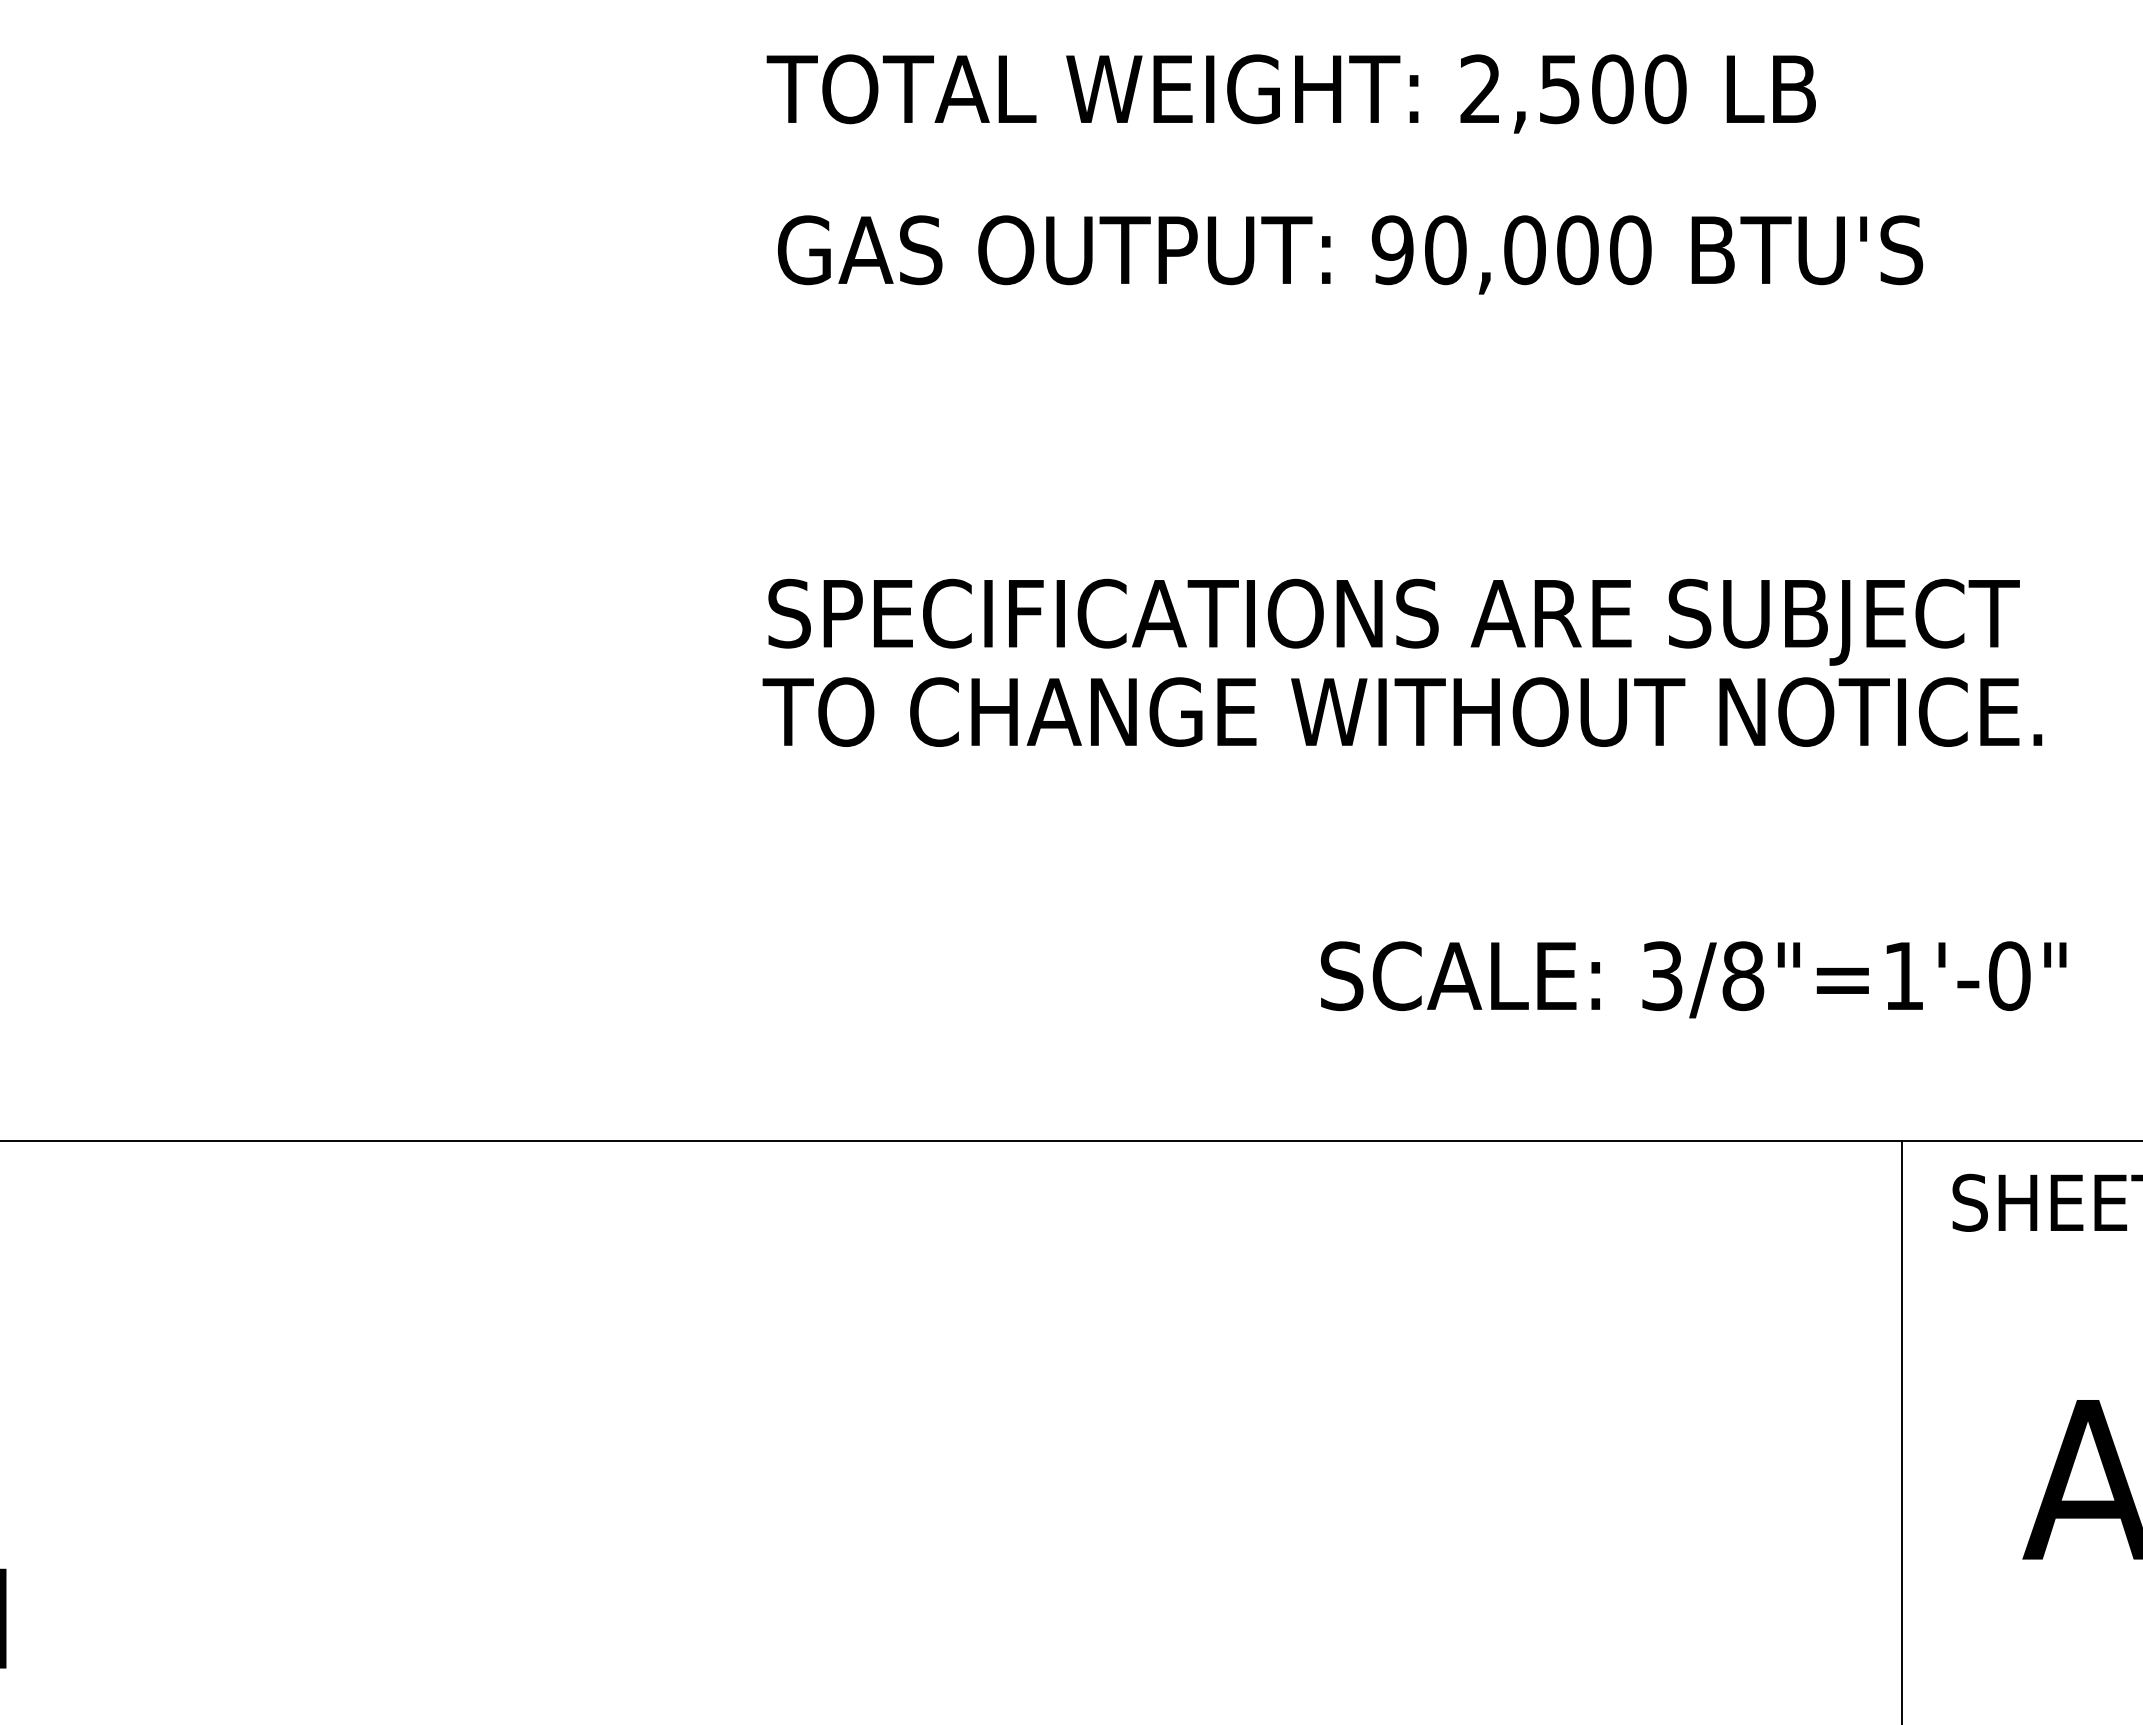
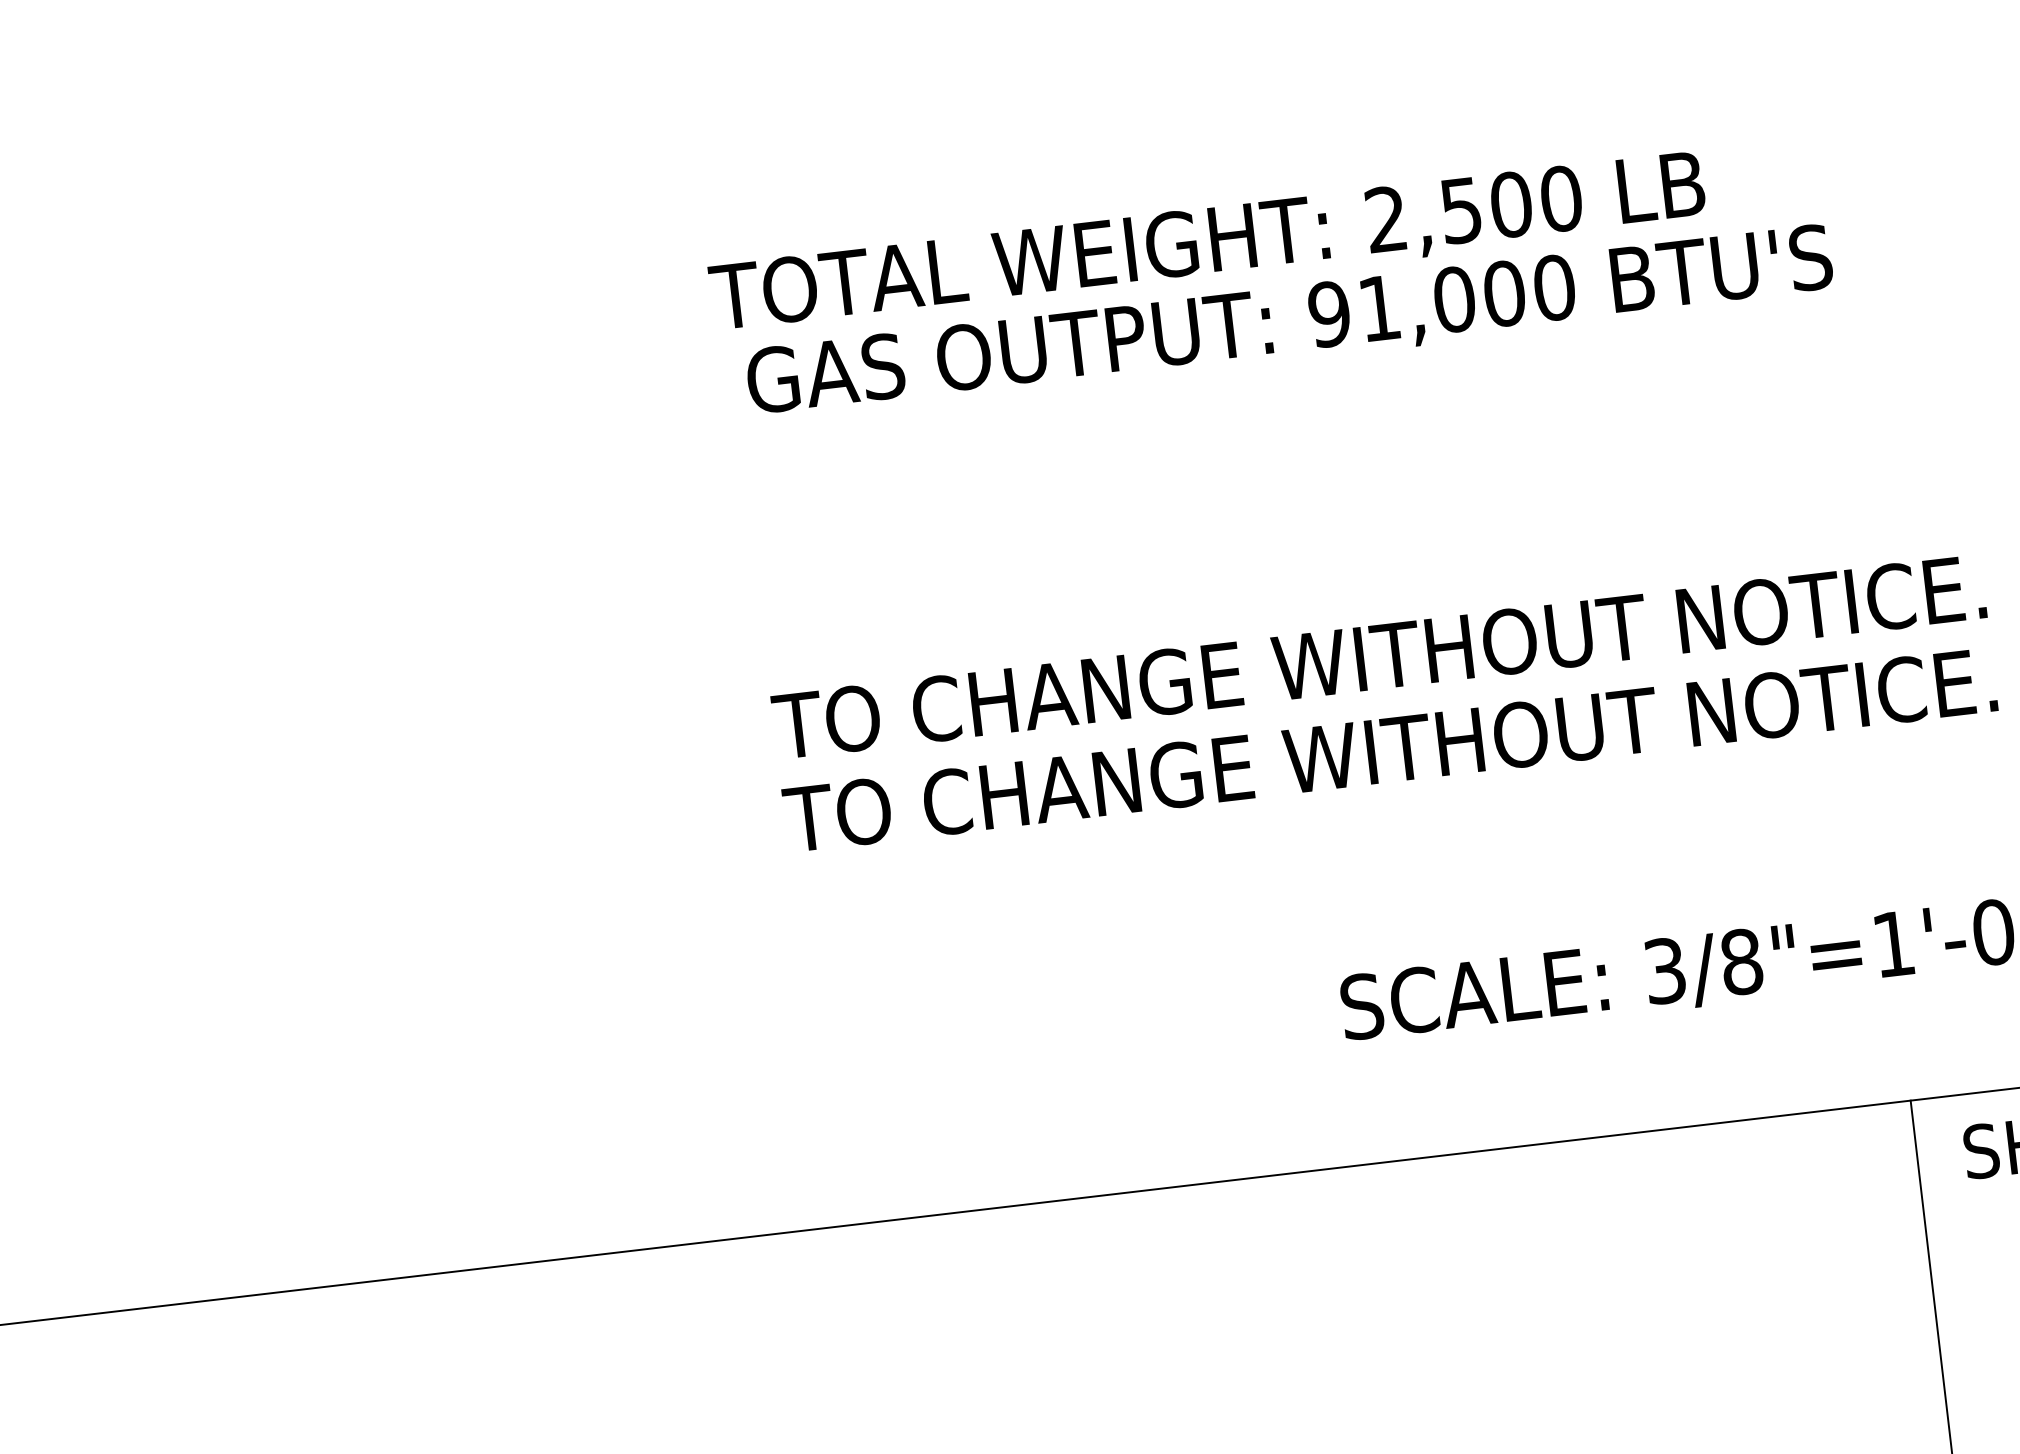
text: (1290, 93) -> (1206, 244), moved
text: (1445, 250) -> (1379, 308), 90,000 -> 91,000
text: (1402, 621) -> (1379, 664), SPECIFICATIONS ARE SUBJECT -> TO CHANGE WITHOUT NOTICE.

